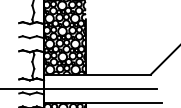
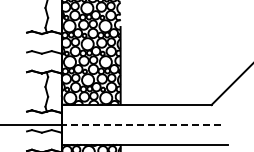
line: (100, 88) -> (140, 124), solid -> dashed

